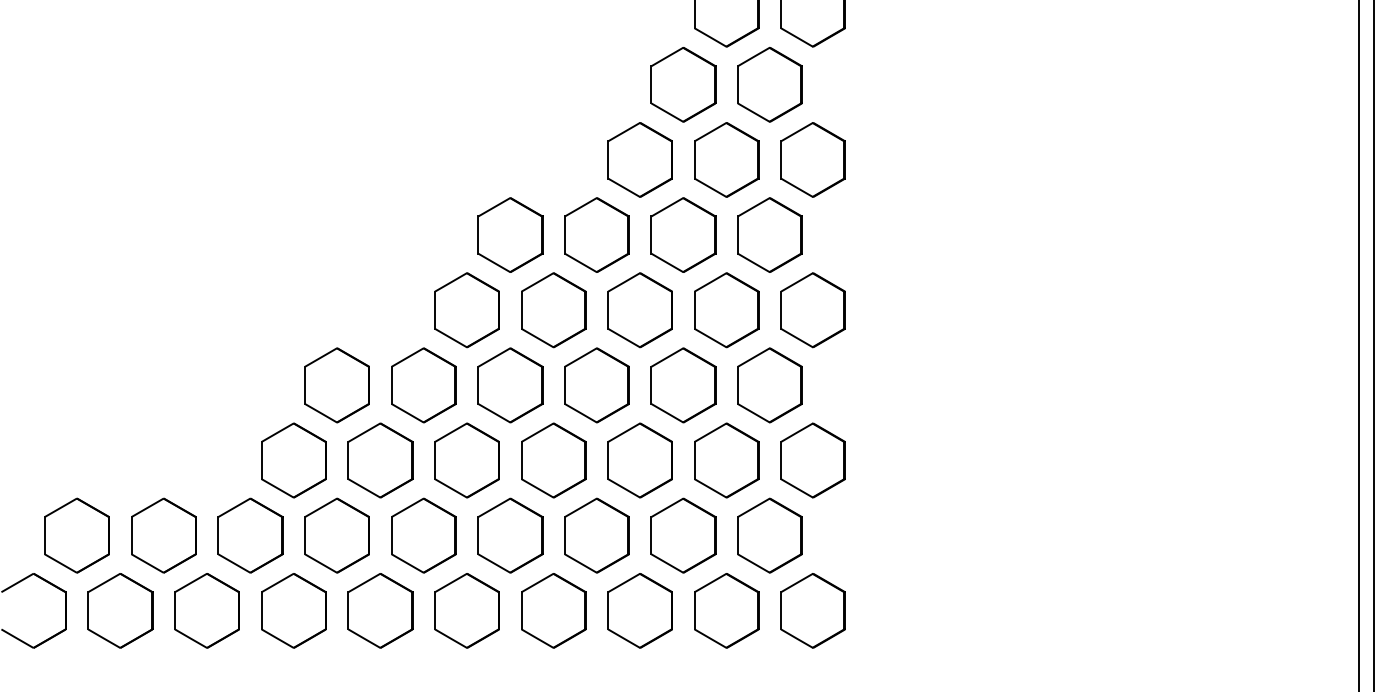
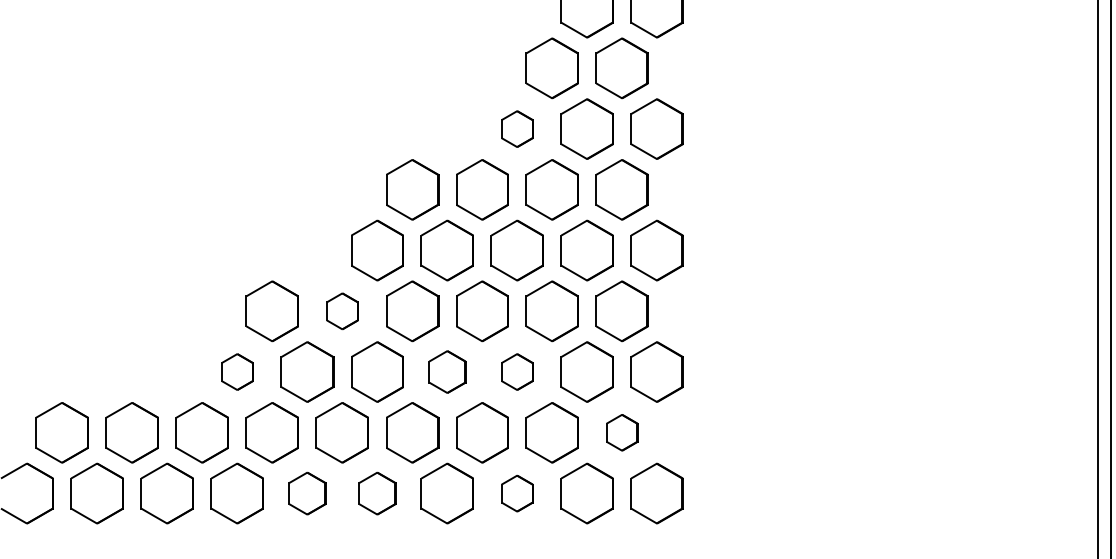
part: (639, 159) -> (516, 128), size x0.6
part: (423, 385) -> (342, 311), size x0.6
part: (293, 460) -> (237, 372), size x0.6
part: (553, 460) -> (447, 372), size x0.7
part: (639, 460) -> (516, 372), size x0.6
part: (769, 535) -> (621, 432), size x0.6
part: (380, 610) -> (307, 493), size x0.7
part: (466, 610) -> (376, 493), size x0.7
part: (639, 610) -> (516, 493), size x0.6

